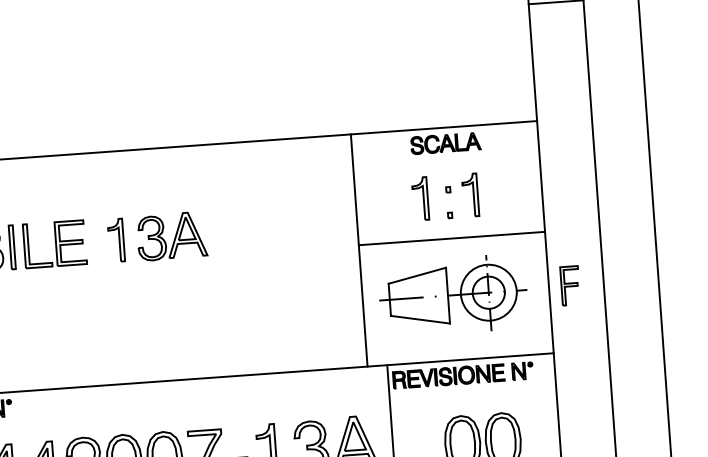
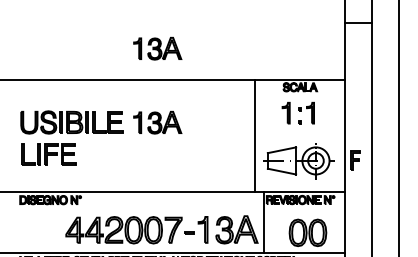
part: (146, 84) -> (157, 48), added
line: (450, 238) -> (299, 133), removed

